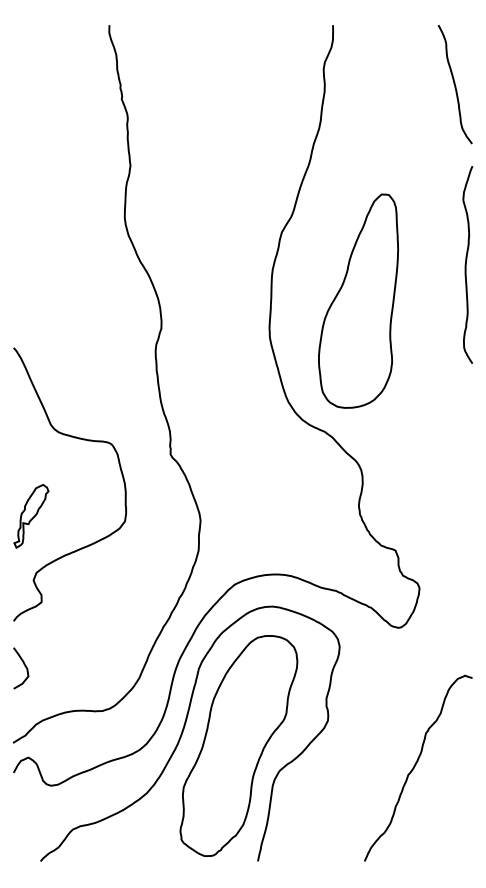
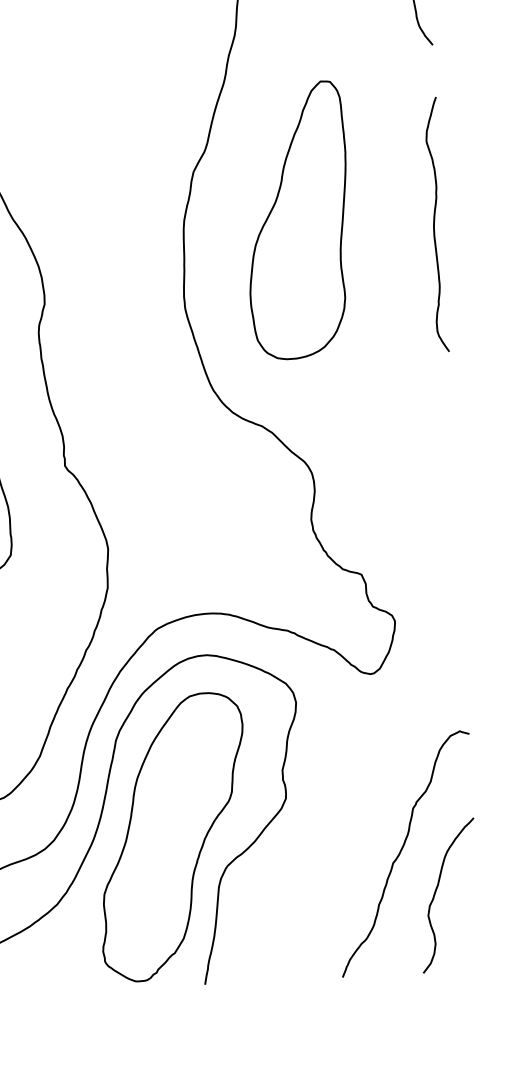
curve: (466, 264) -> (434, 224), moved
part: (358, 300) -> (297, 219), moved
curve: (441, 797) -> (437, 889), added

